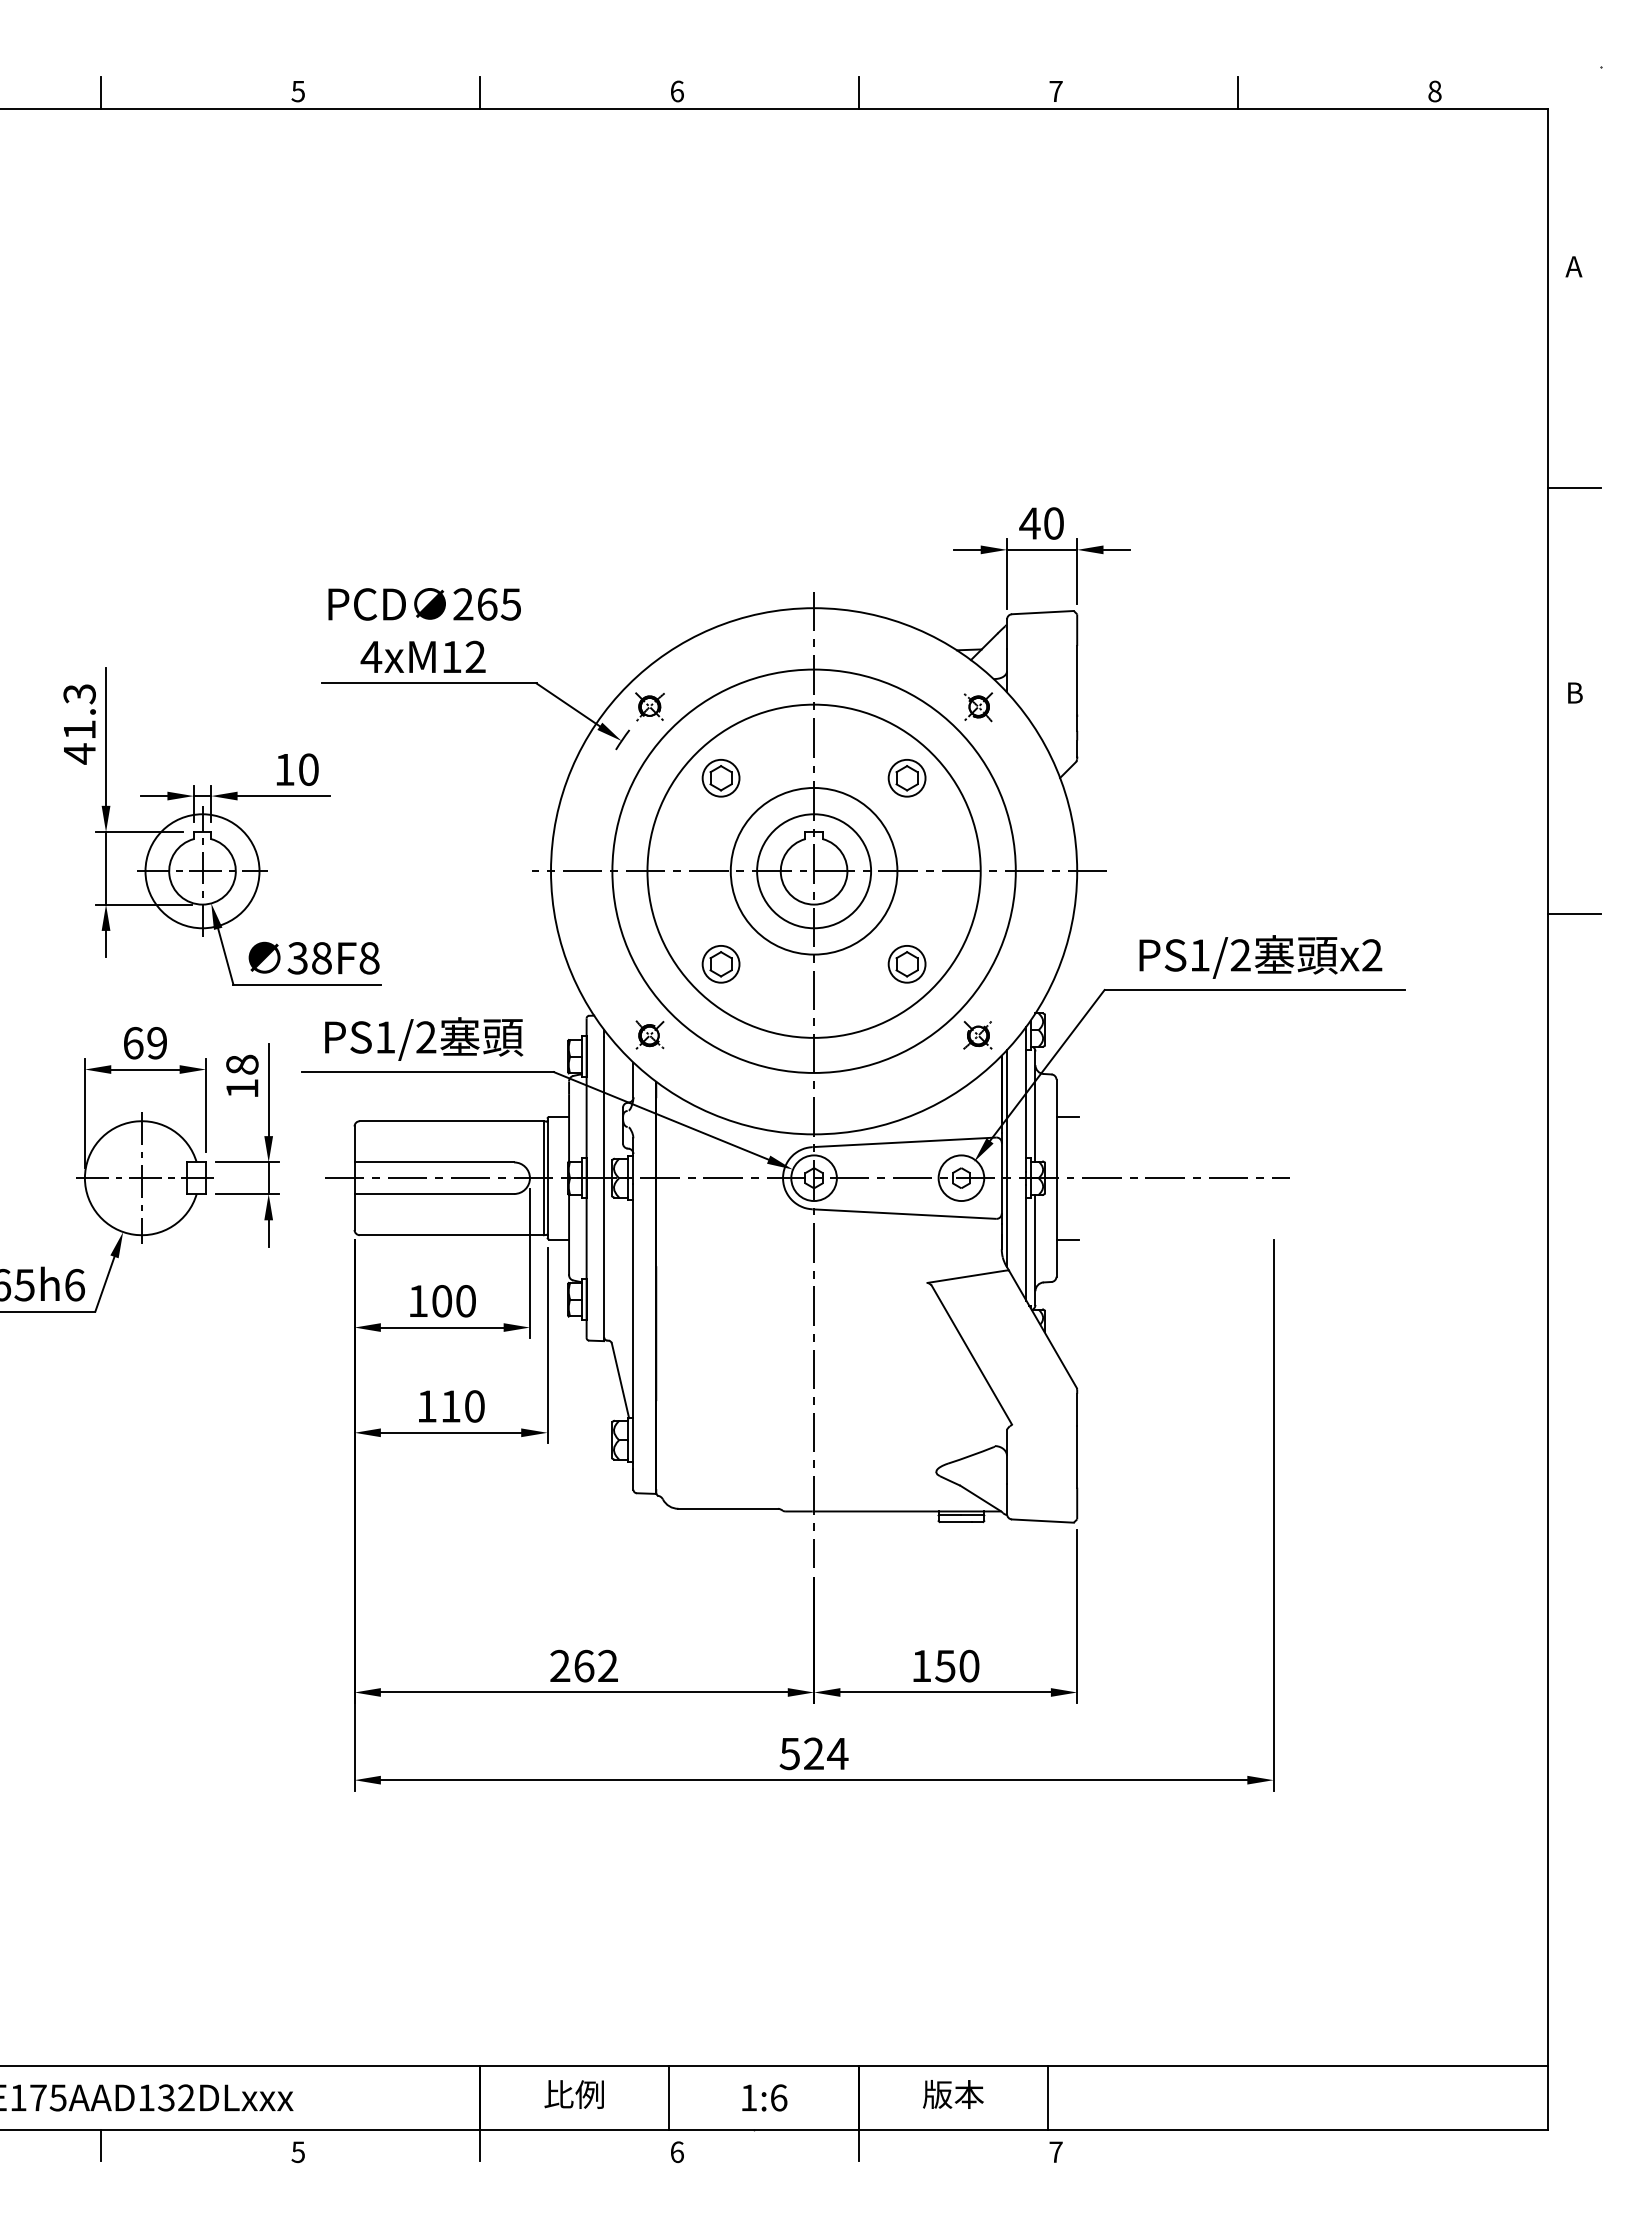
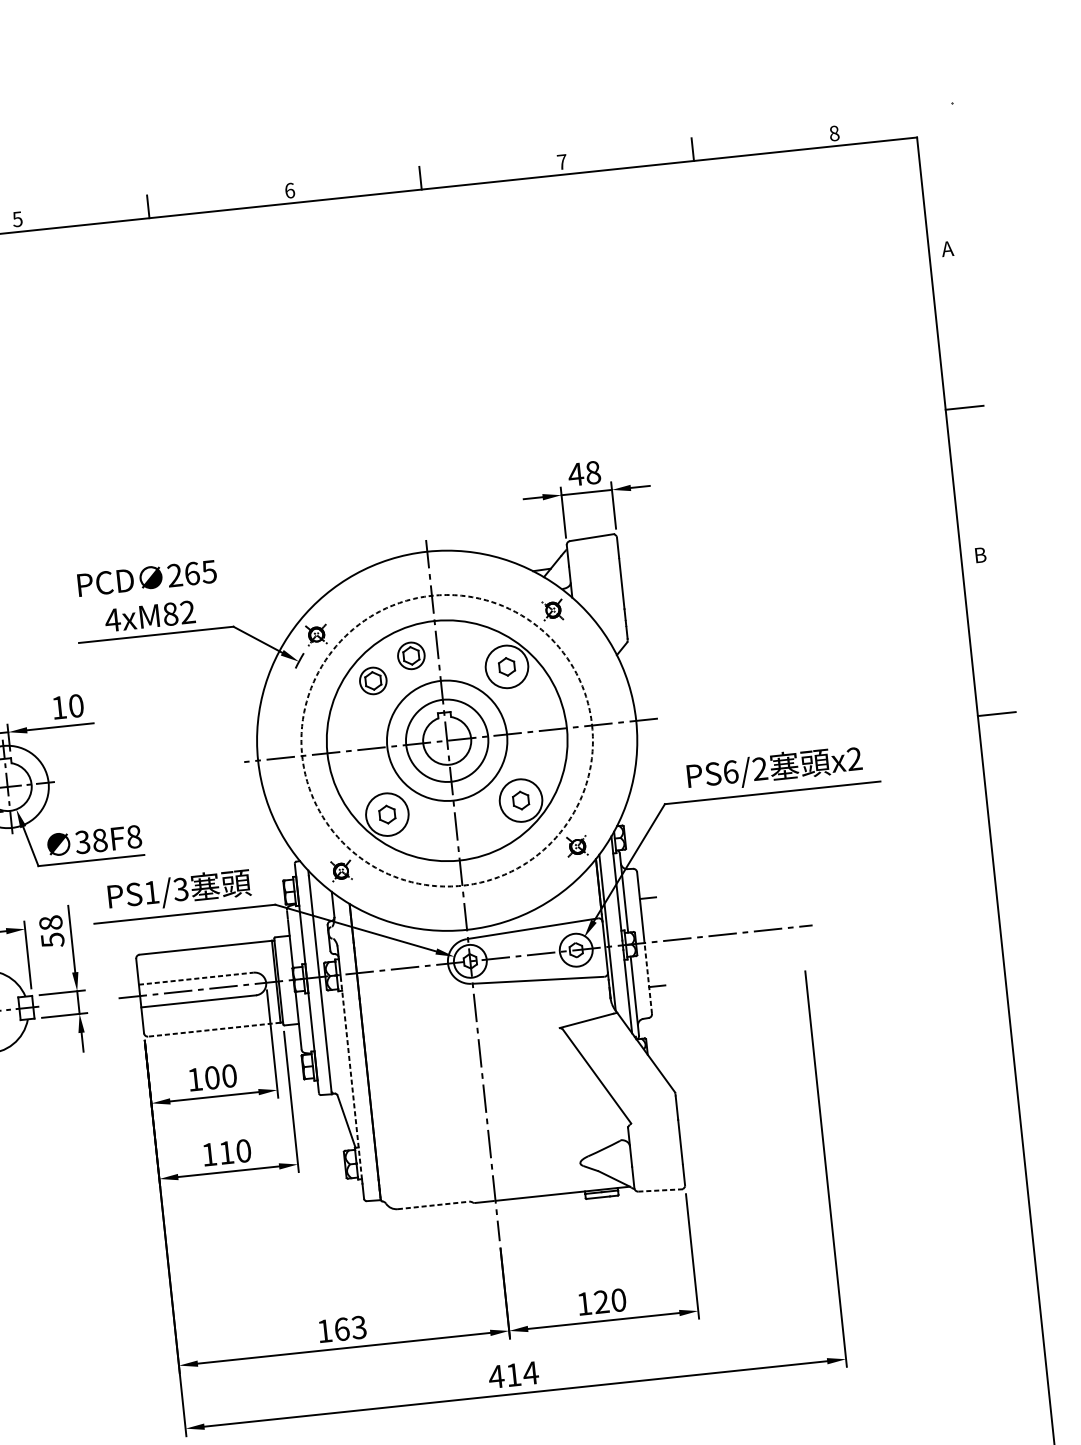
text: (1053, 523) -> (592, 472), 40 -> 48
text: (451, 656) -> (170, 613), 4xM12 -> 4xM82
part: (776, 749) -> (410, 656), added
circle: (906, 777) -> (506, 666), size x1.6
circle: (813, 870) -> (446, 740), solid -> dashed
text: (1200, 955) -> (731, 772), PS1/2 -> PS6/2
circle: (720, 963) -> (386, 814), size x1.6
circle: (906, 963) -> (520, 800), size x1.6
text: (426, 1037) -> (181, 889), PS1/2 -> PS1/3
text: (242, 1089) -> (52, 940), 18 -> 58
line: (434, 1162) -> (196, 978), solid -> dashed
line: (1056, 1226) -> (648, 977), solid -> dashed
line: (451, 1235) -> (214, 1029), solid -> dashed
line: (633, 1322) -> (351, 1078), solid -> dashed
line: (728, 1508) -> (433, 1205), solid -> dashed
line: (1042, 1521) -> (660, 1190), solid -> dashed
text: (583, 1665) -> (341, 1328), 262 -> 163
text: (945, 1665) -> (601, 1301), 150 -> 120
text: (801, 1753) -> (504, 1375), 524 -> 414

